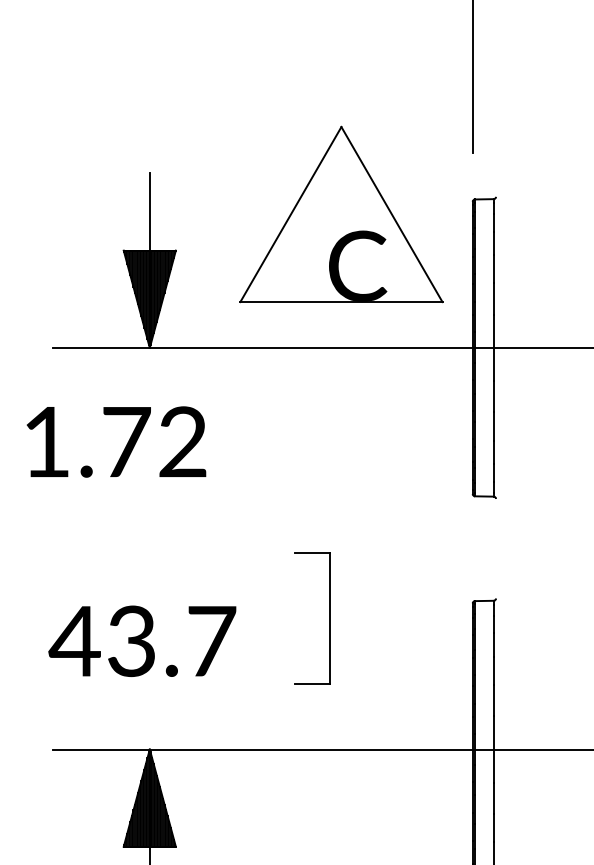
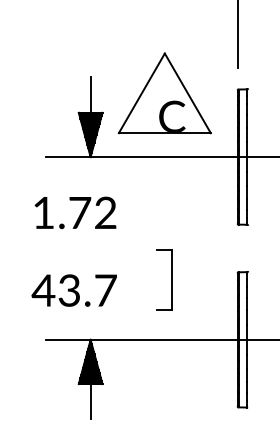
part: (340, 214) -> (164, 93), moved
text: (116, 441) -> (75, 212), moved
text: (140, 641) -> (73, 290), moved

